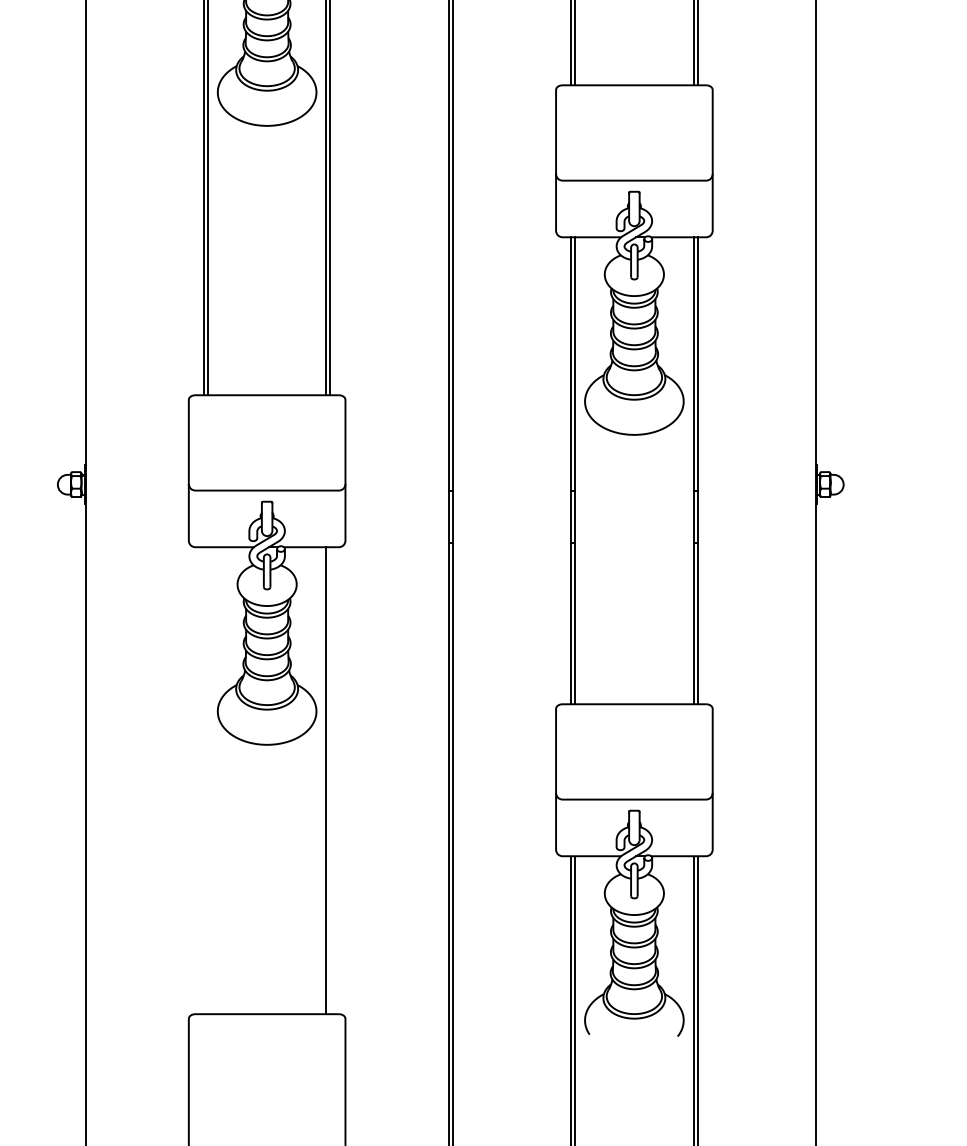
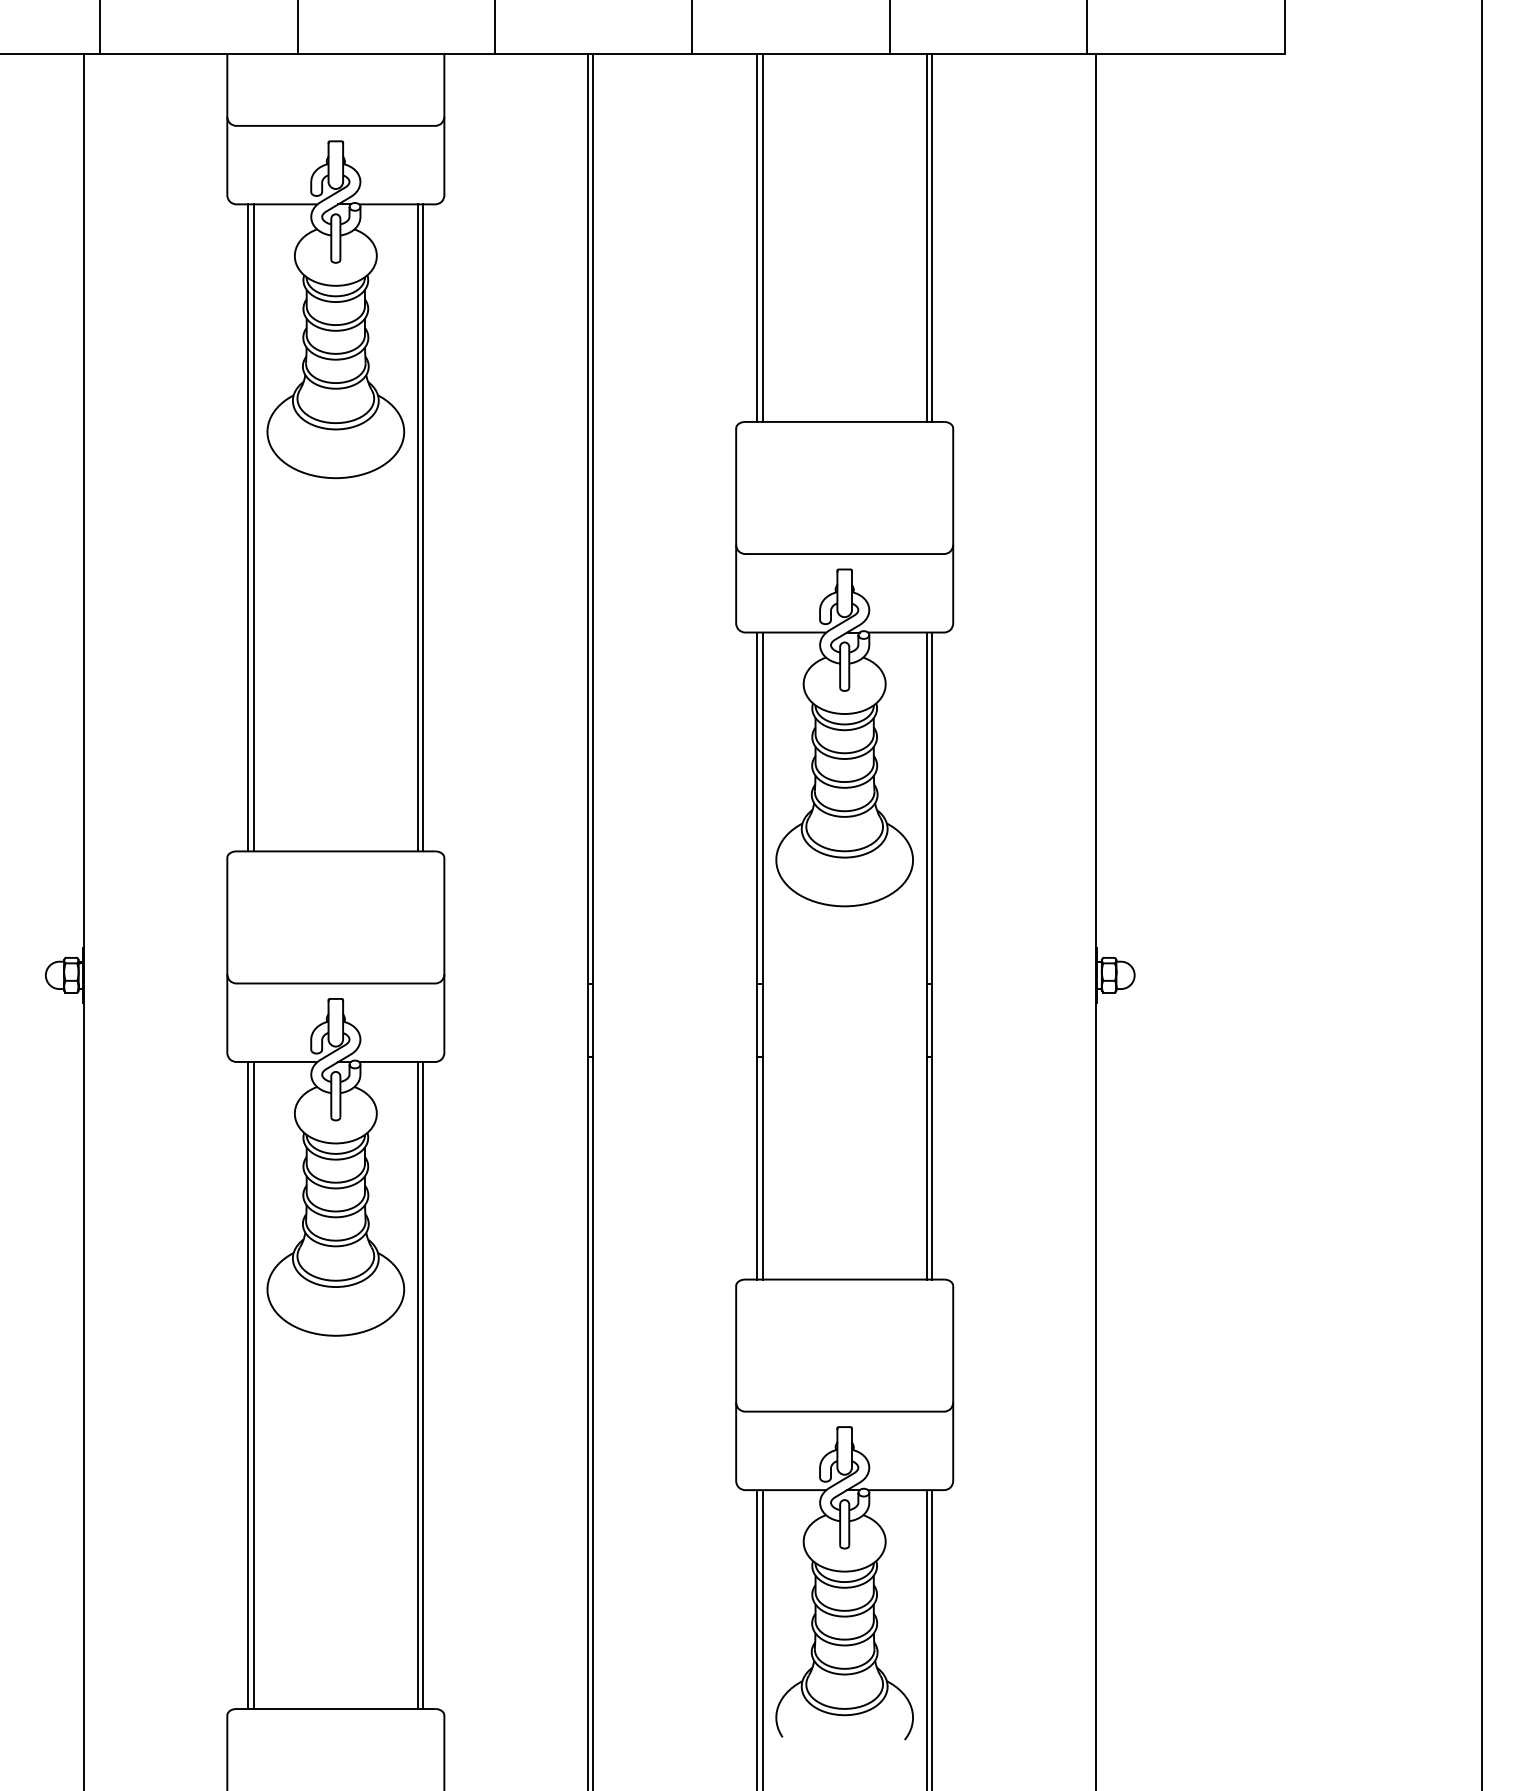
line: (204, 780) -> (248, 1385), added
line: (207, 780) -> (253, 1385), added
line: (330, 780) -> (423, 1385), added

